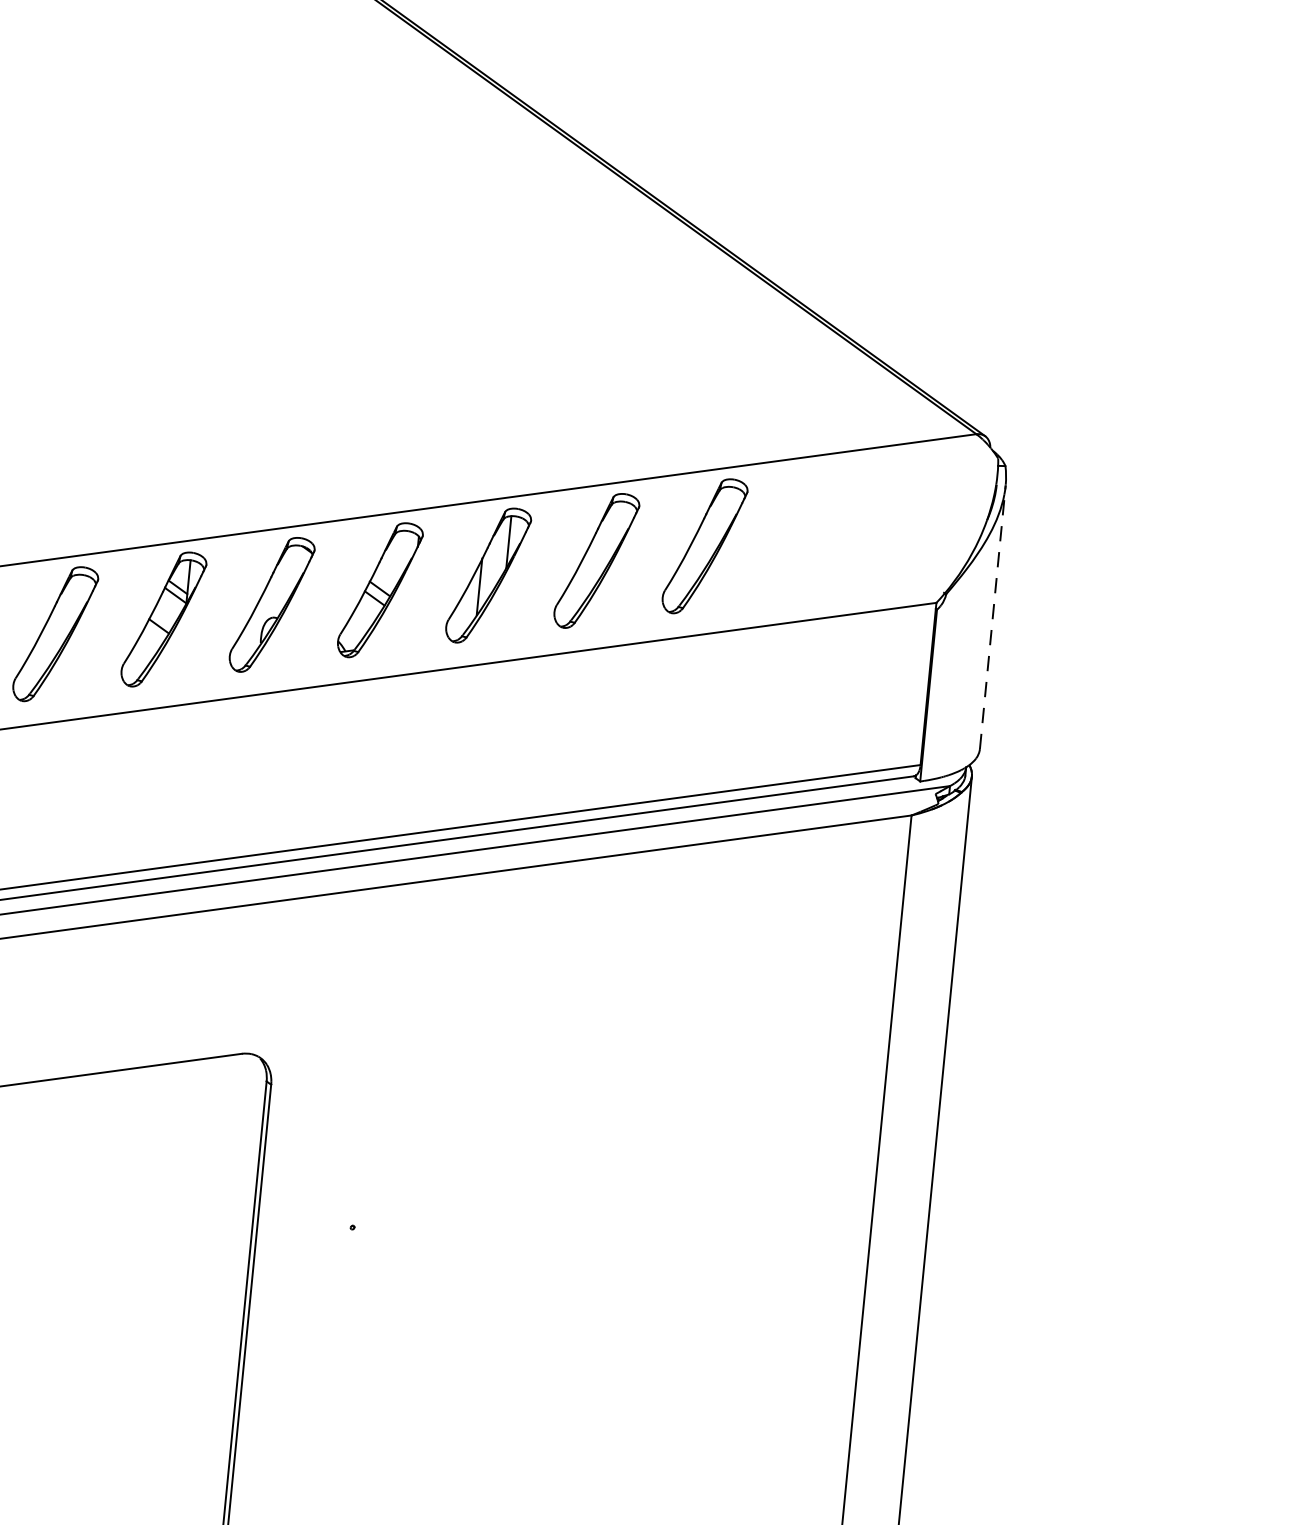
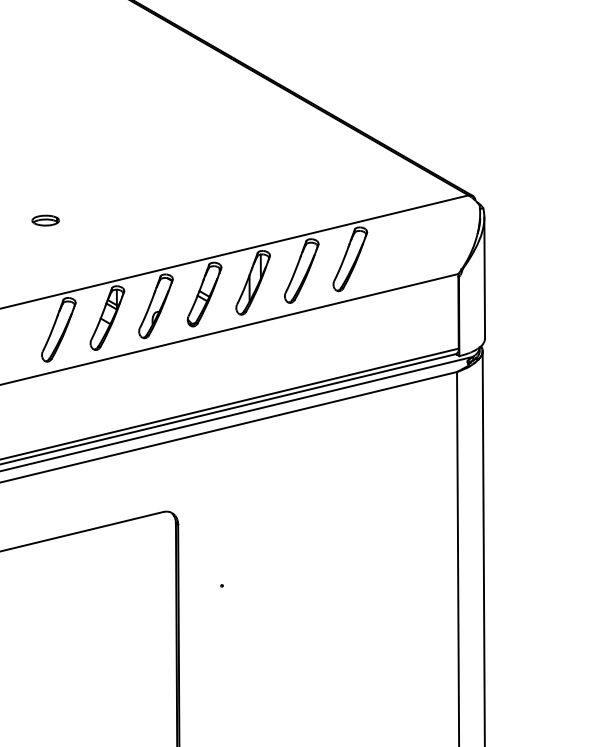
part: (51, 393) -> (45, 220), added
line: (992, 618) -> (484, 278), dashed -> solid

